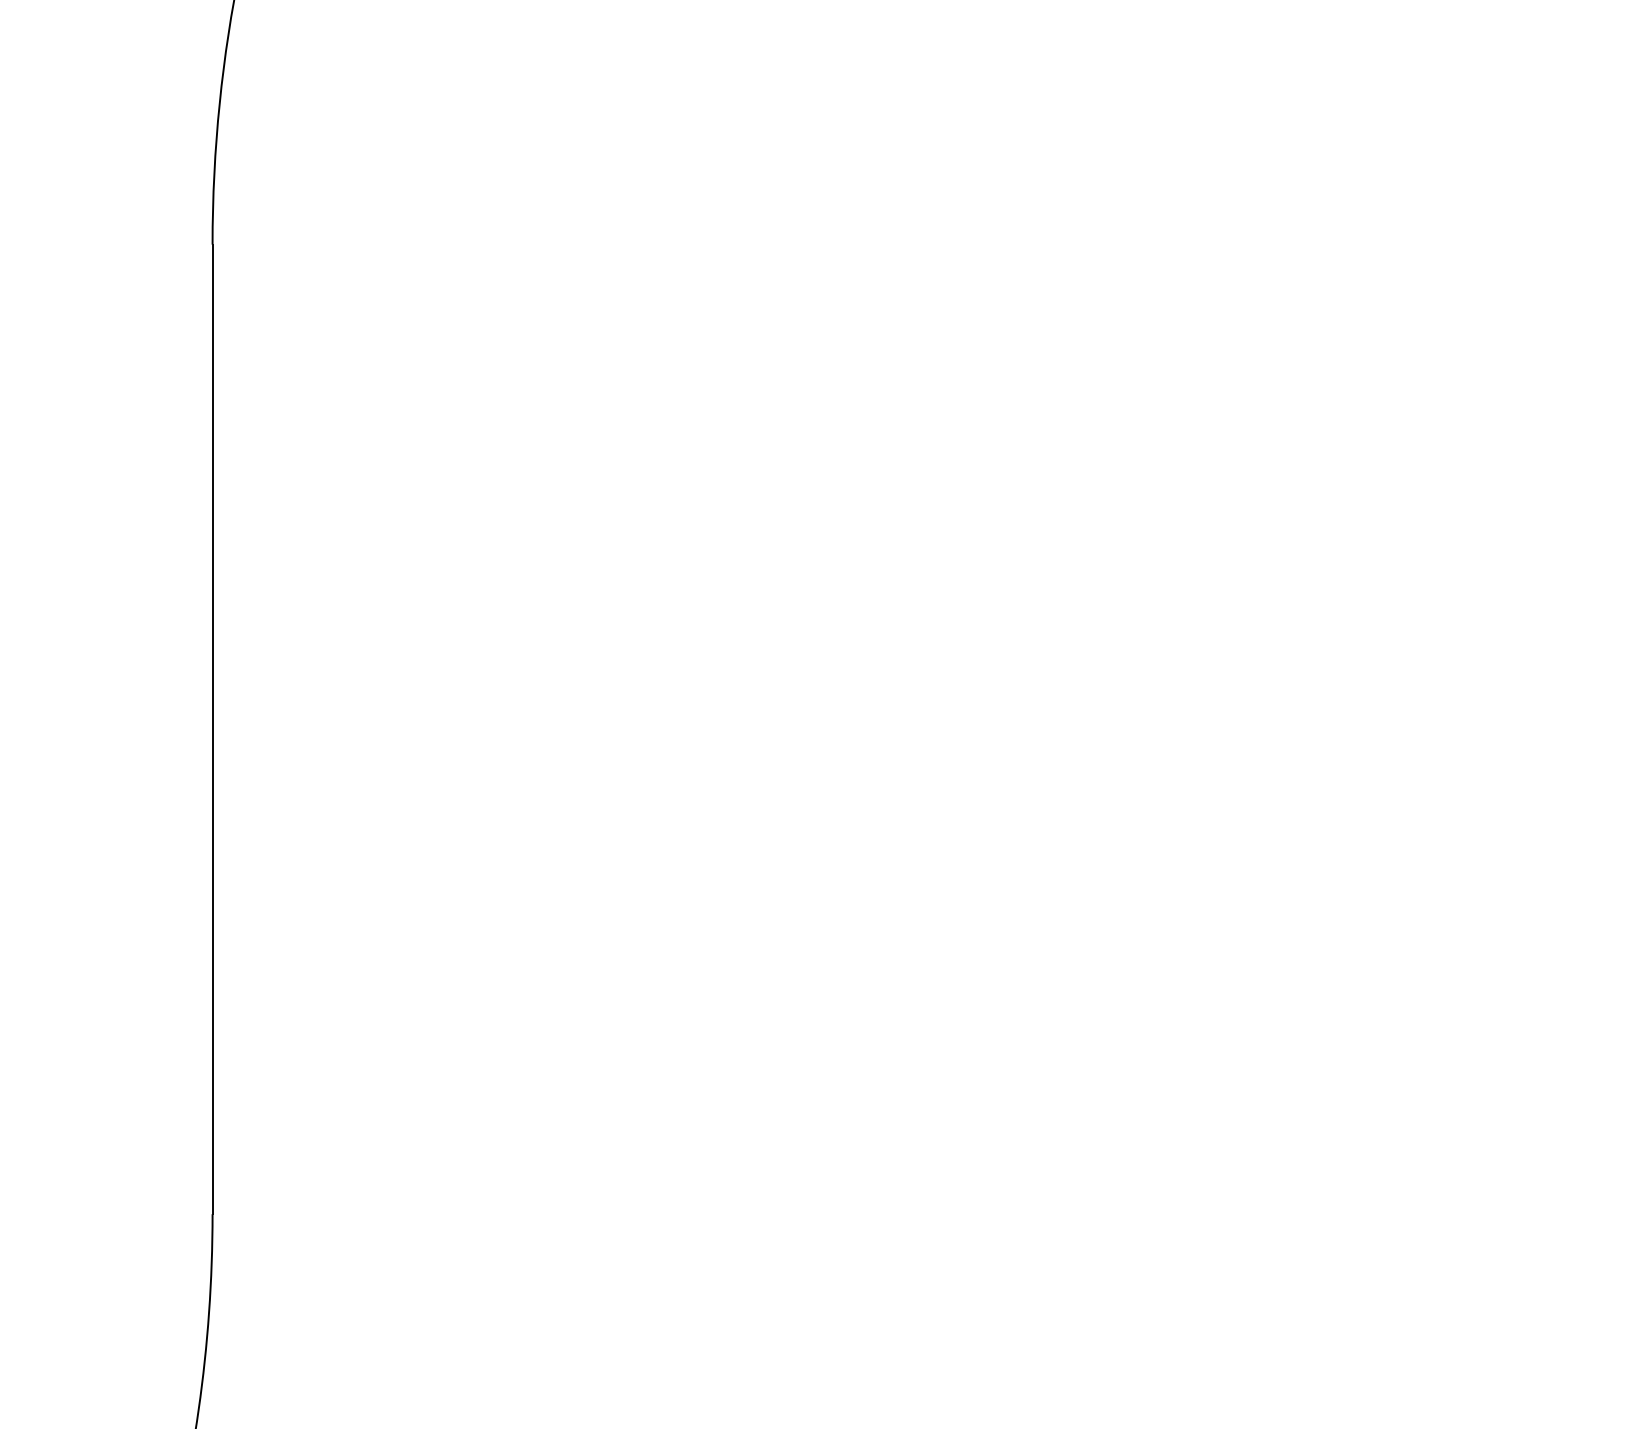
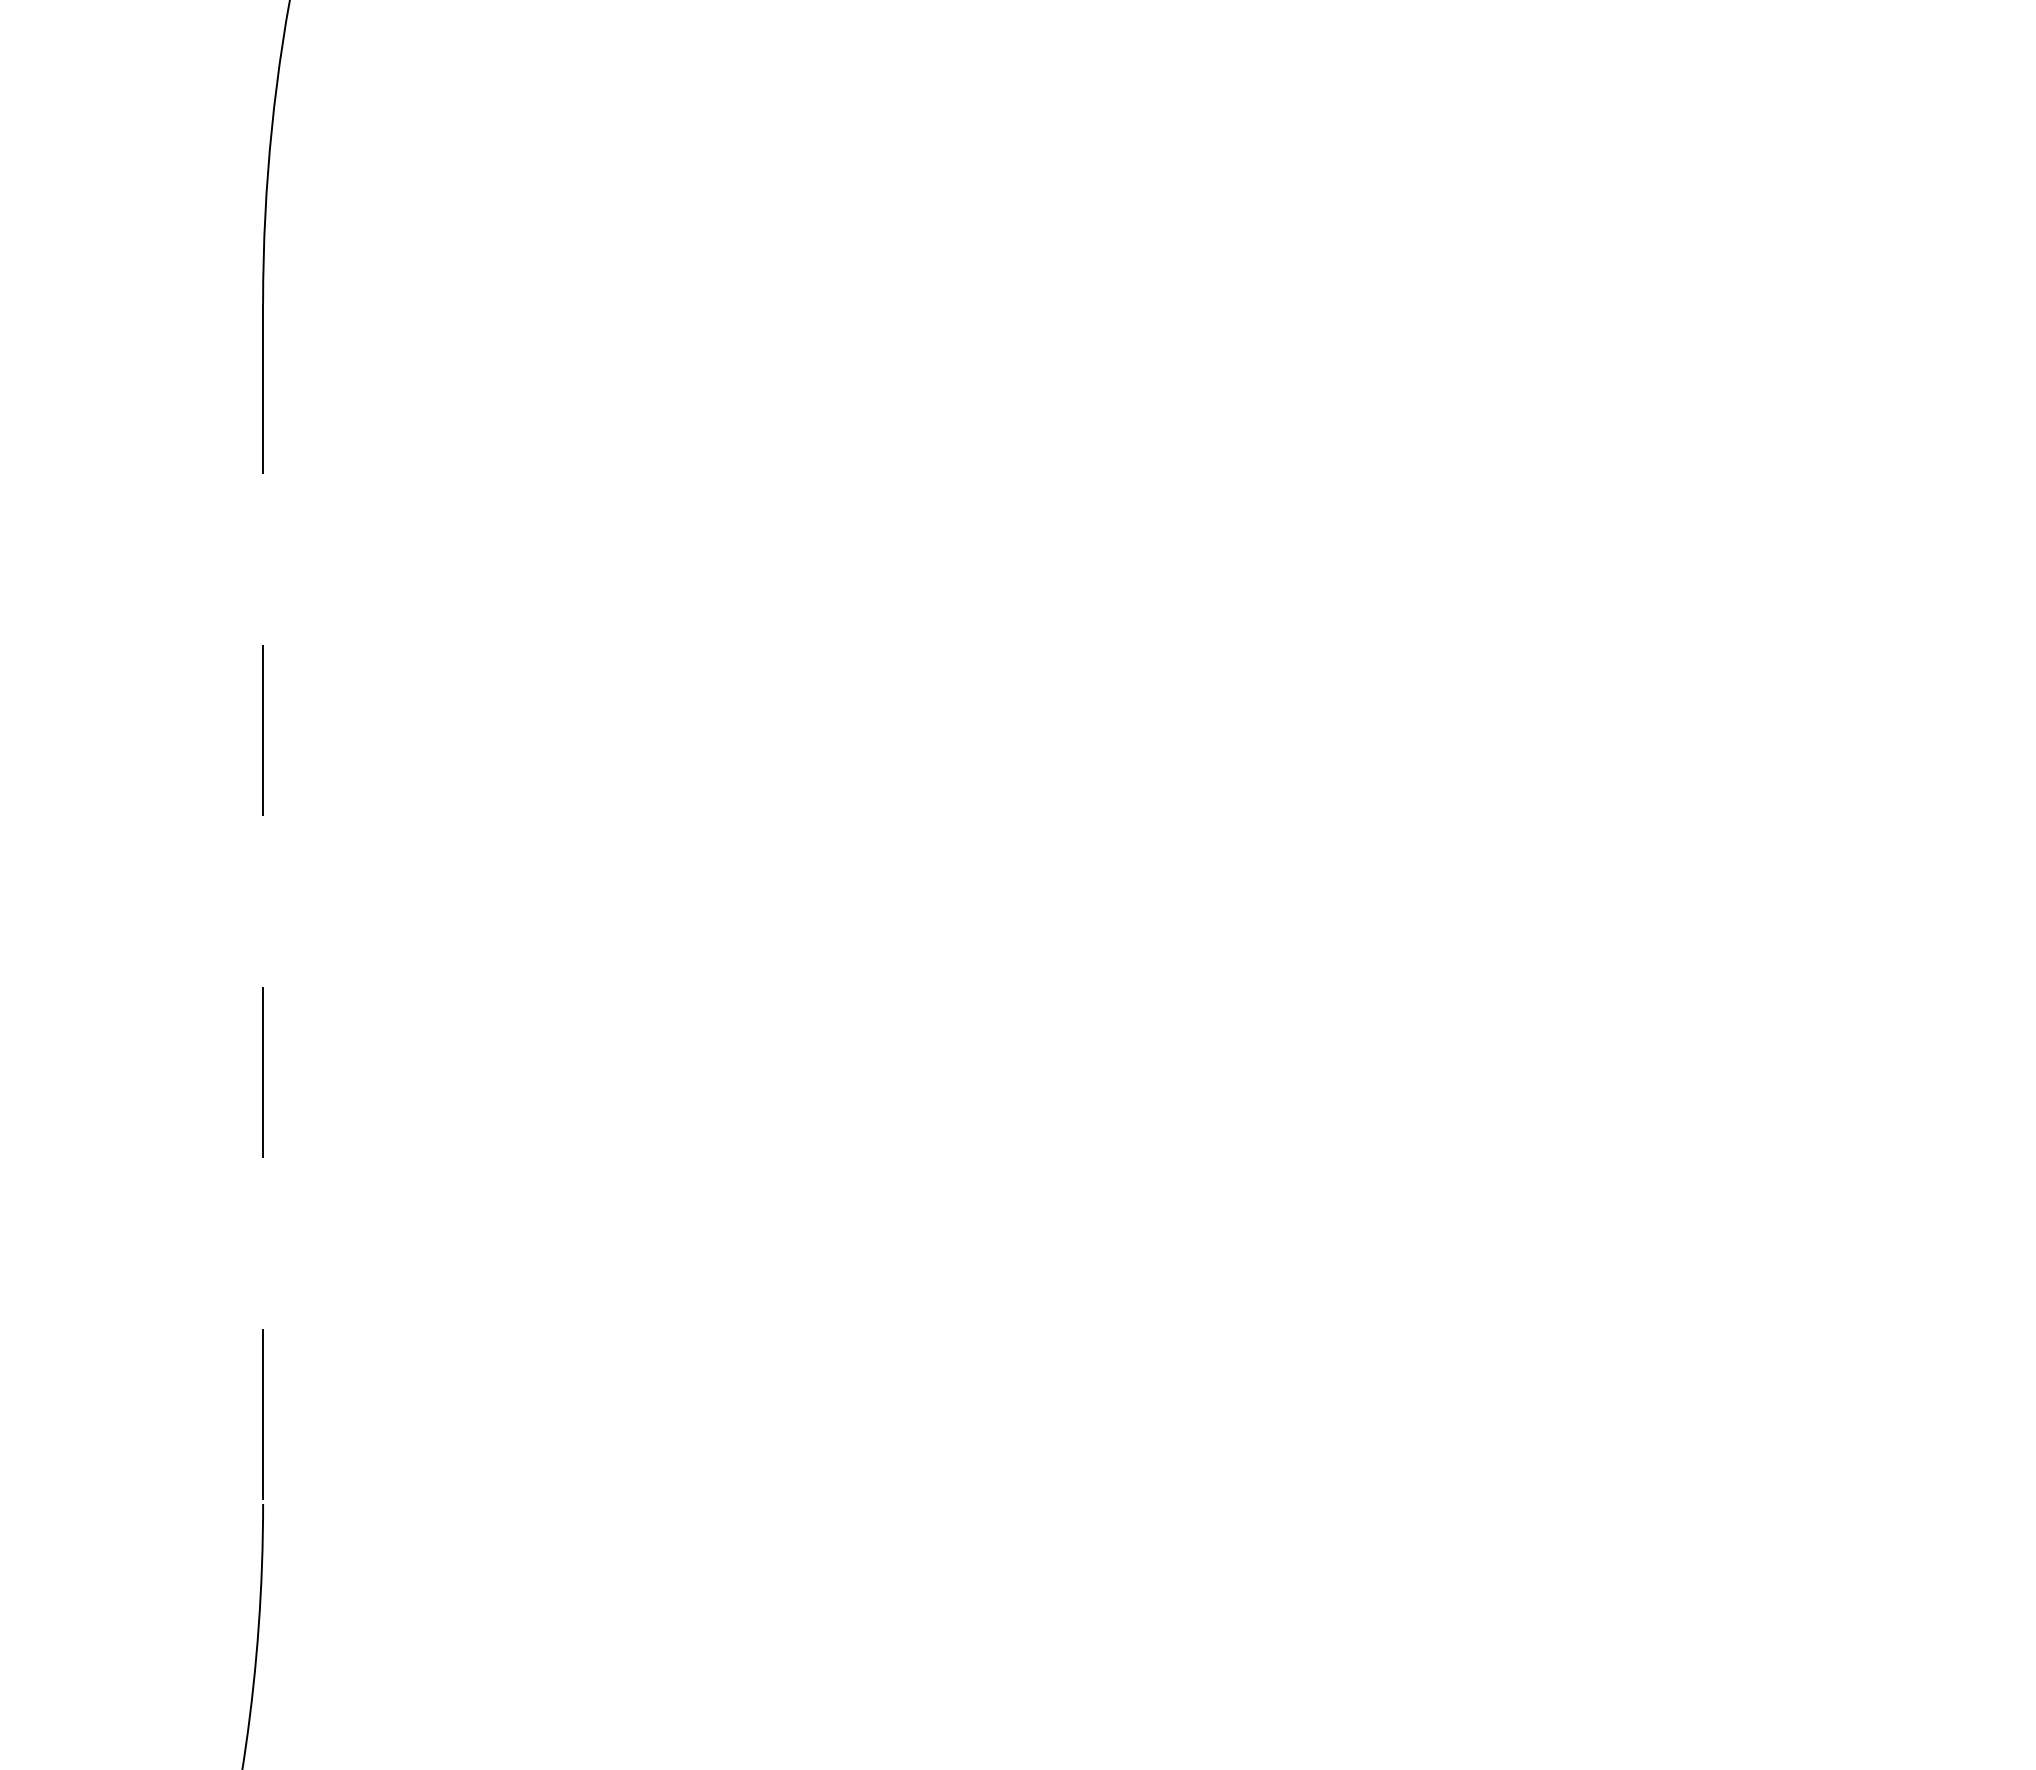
line: (212, 729) -> (263, 903), solid -> dashed

